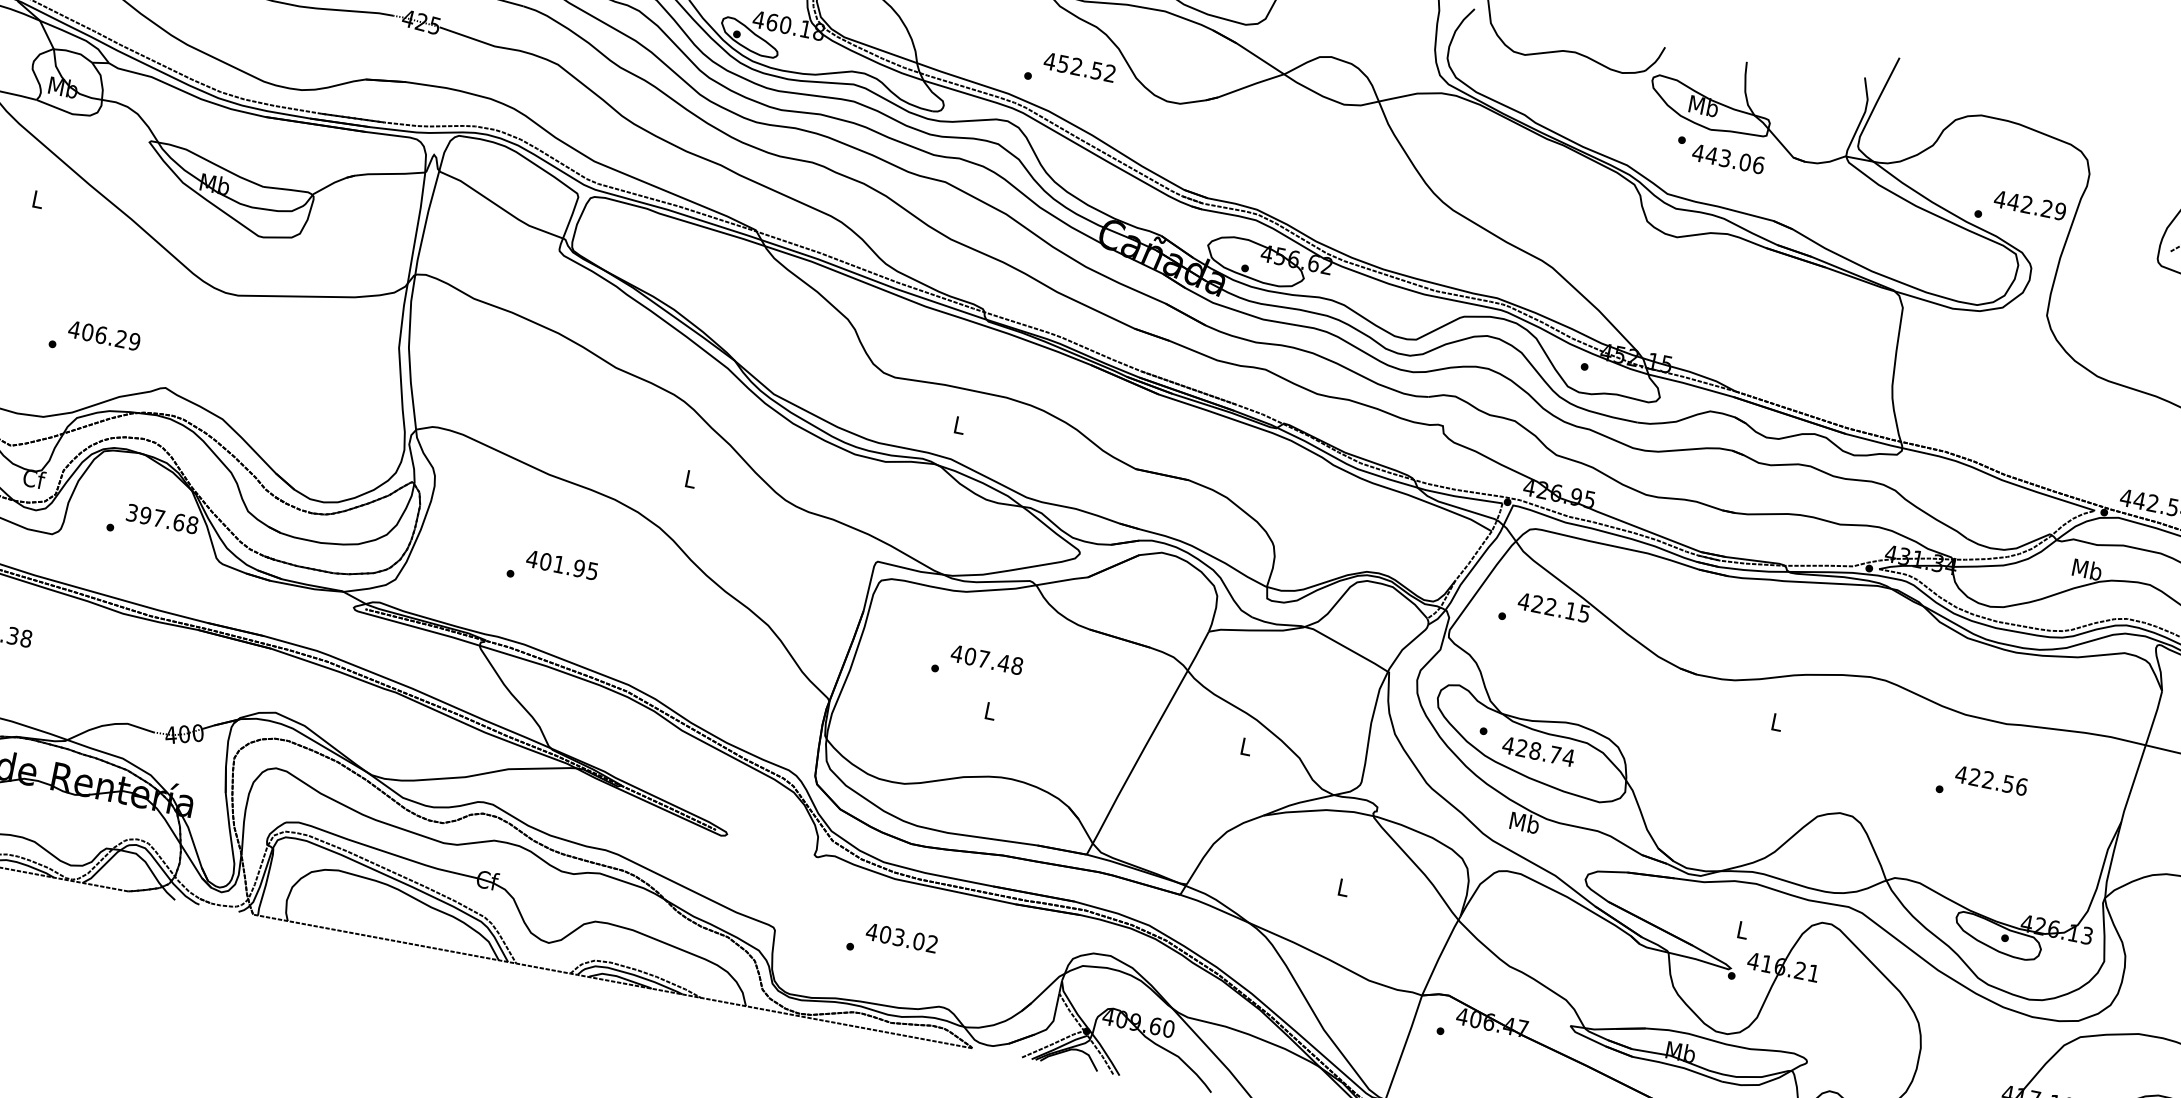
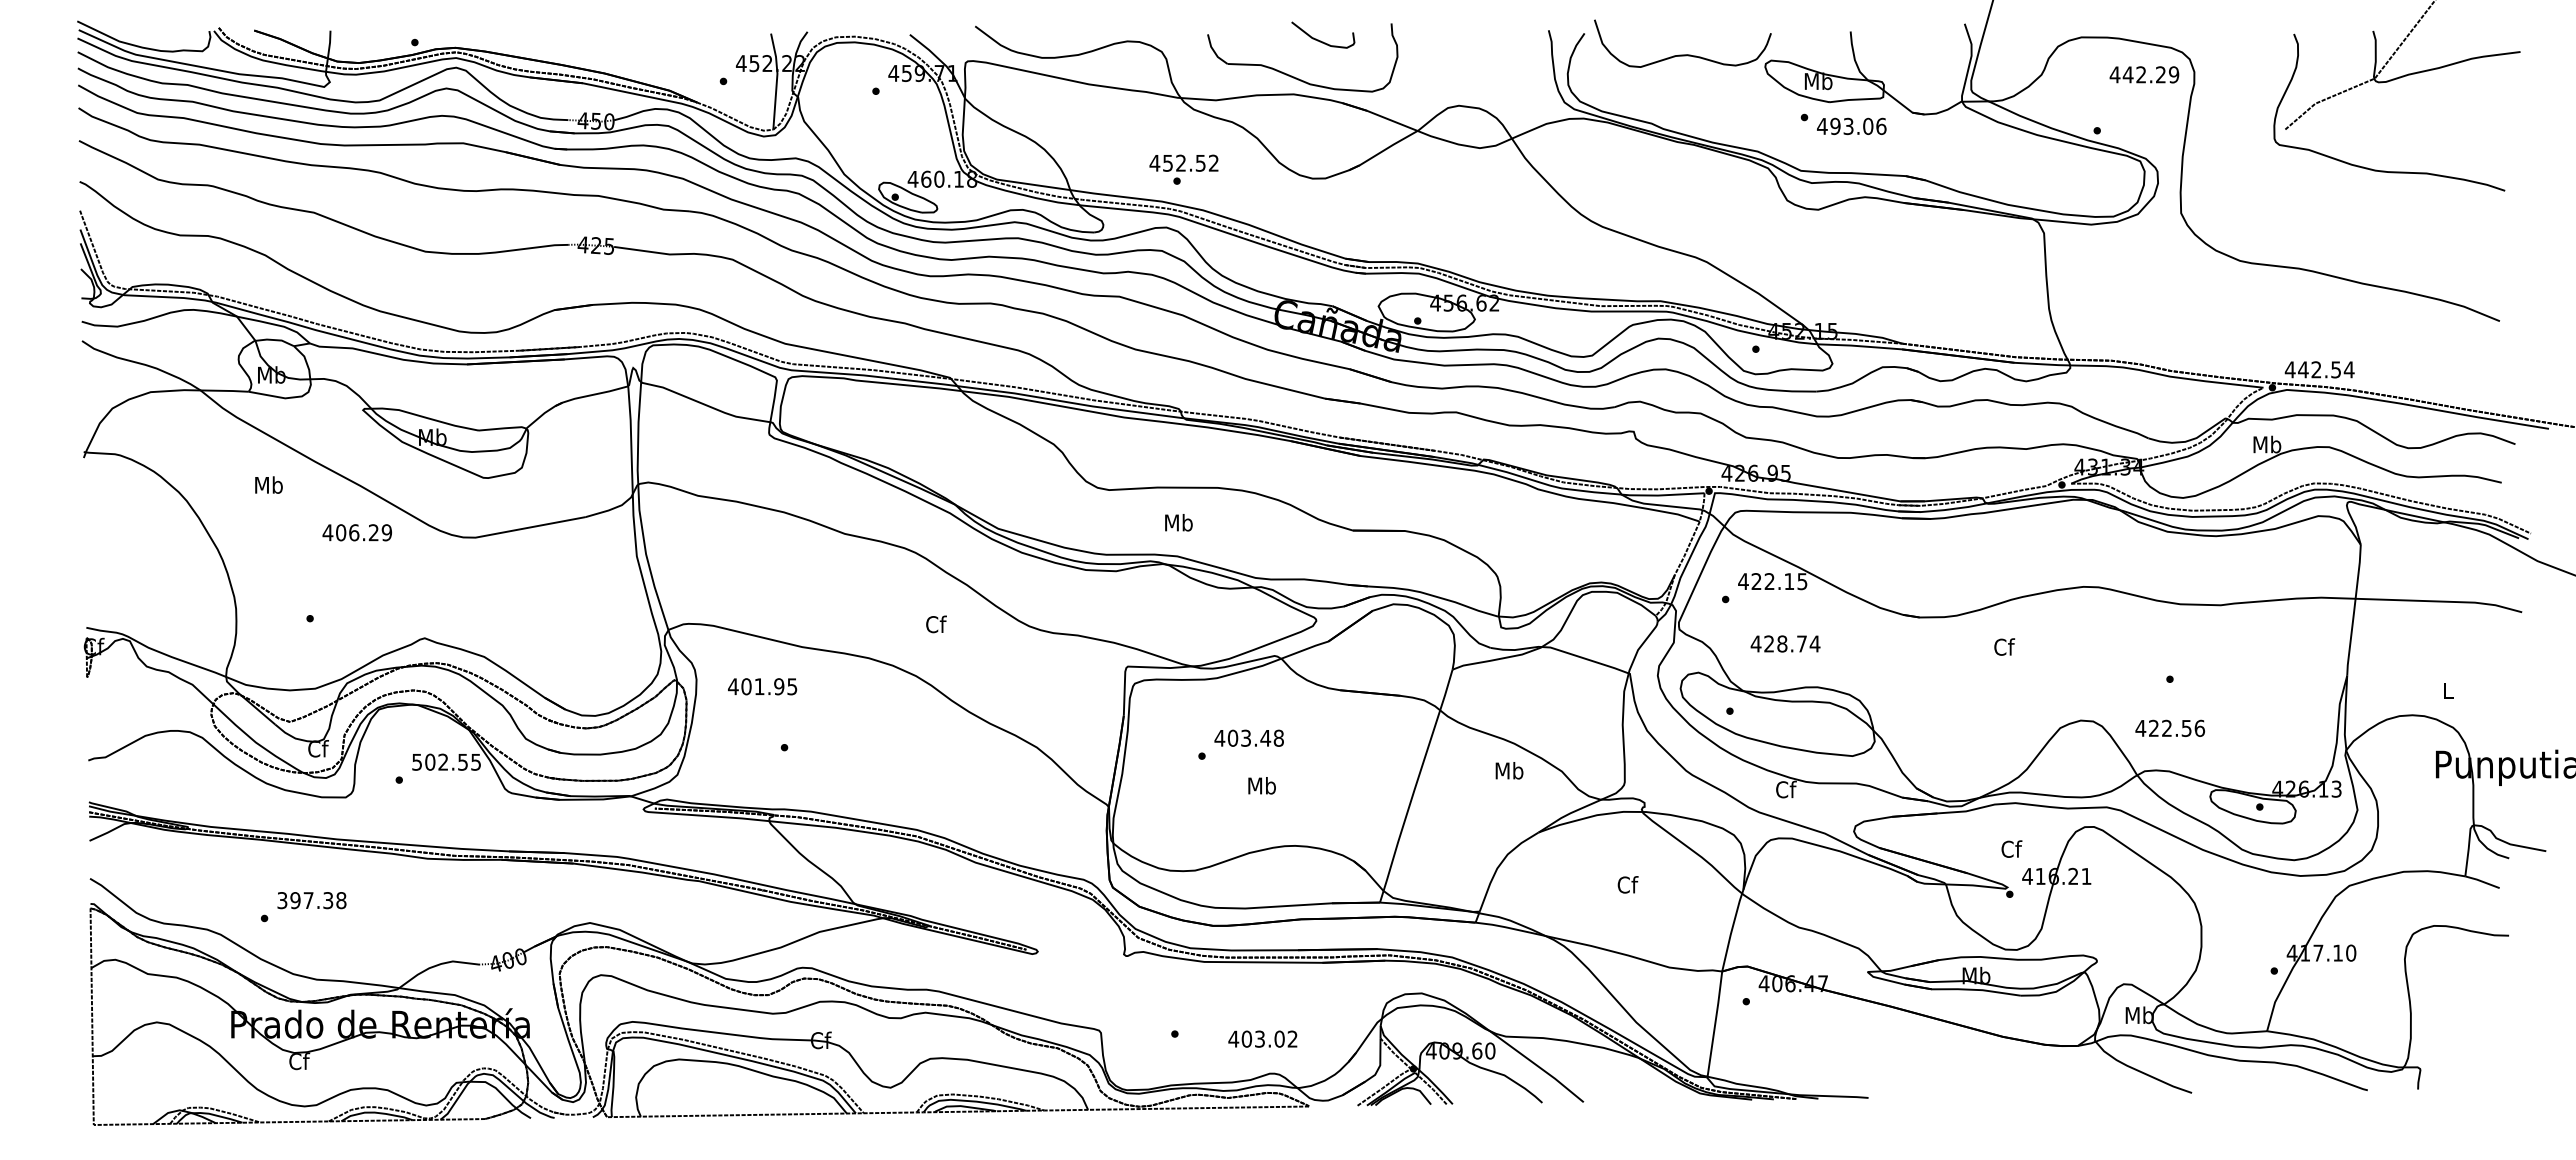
text: (1079, 66) -> (1183, 162), moved
text: (1711, 155) -> (1835, 126), 443.06 -> 493.06
text: (37, 198) -> (268, 484), L -> Mb
text: (2030, 205) -> (2144, 74), moved
text: (103, 335) -> (356, 532), moved
text: (959, 424) -> (1178, 522), L -> Mb
text: (691, 479) -> (936, 624), L -> Cf
text: (162, 518) -> (446, 761), 397.68 -> 502.55
text: (562, 564) -> (762, 686), moved
text: (983, 658) -> (1245, 737), 407.48 -> 403.48
text: (989, 710) -> (1261, 785), L -> Mb
text: (1777, 721) -> (2004, 646), L -> Cf
text: (1246, 746) -> (1509, 770), L -> Mb
text: (1538, 751) -> (1785, 643), moved
text: (1991, 779) -> (2170, 727), moved
text: (1524, 822) -> (1785, 789), Mb -> Cf
text: (1343, 887) -> (1627, 884), L -> Cf
text: (1742, 929) -> (2011, 848), L -> Cf
text: (901, 937) -> (1262, 1038), moved

